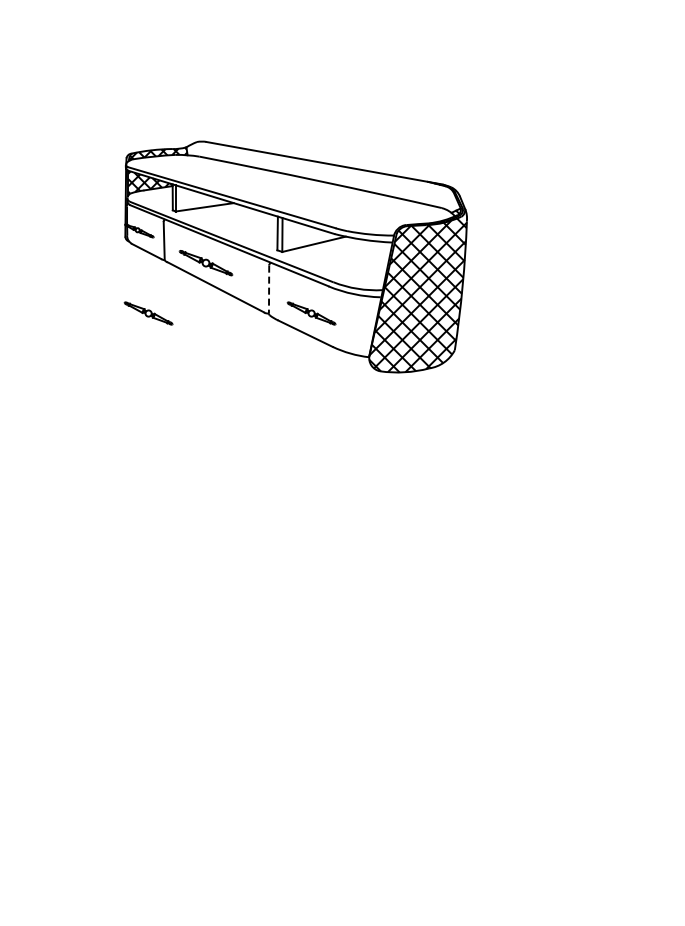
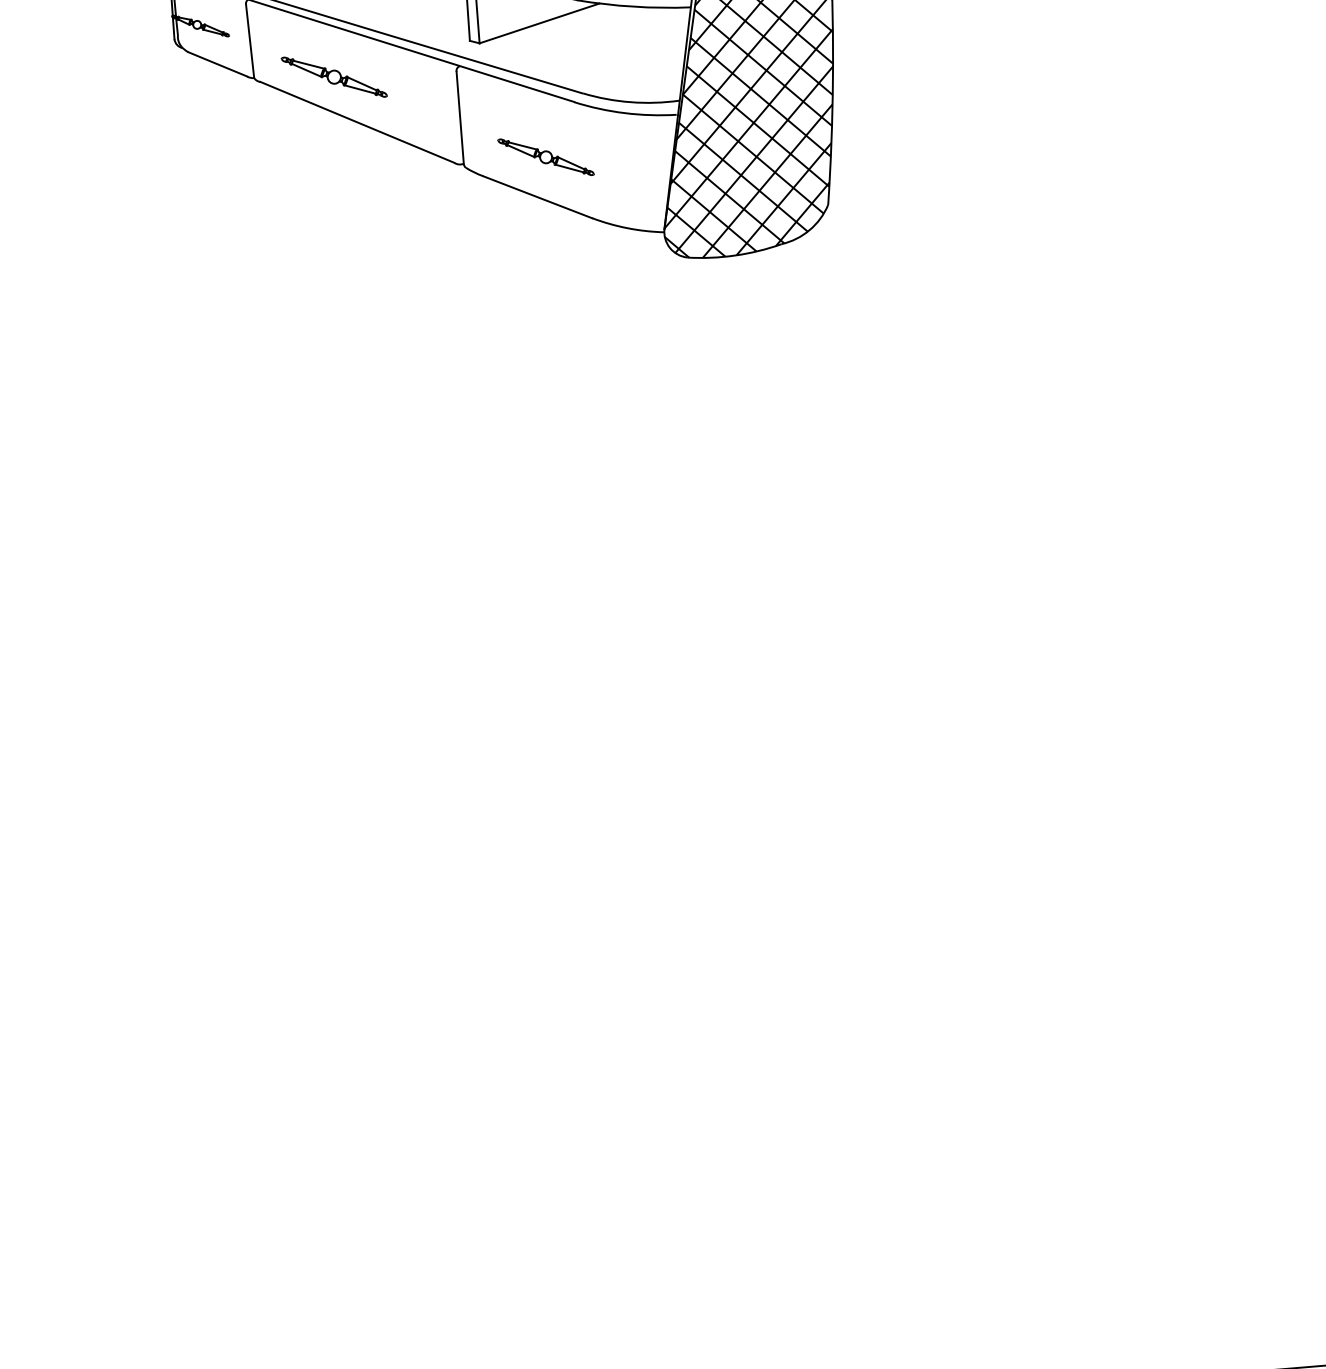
line: (269, 289) -> (460, 117), dashed -> solid
part: (148, 313) -> (231, 183), removed

